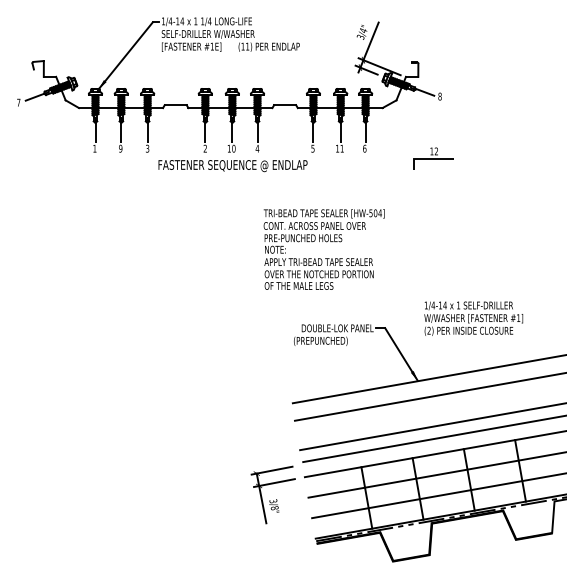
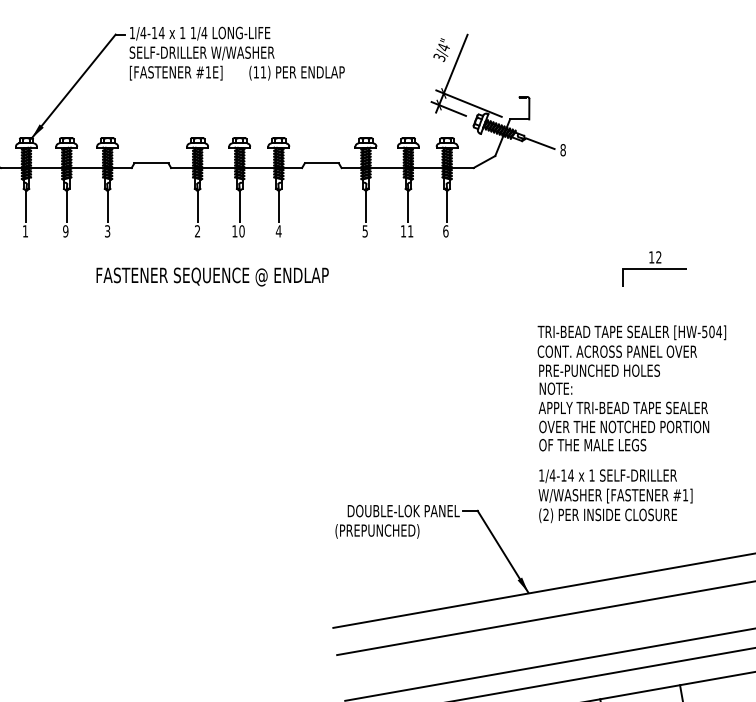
part: (433, 158) -> (654, 268), moved
text: (232, 166) -> (211, 277), moved
text: (323, 249) -> (630, 388), moved

